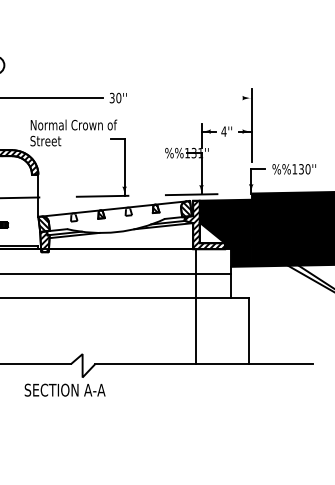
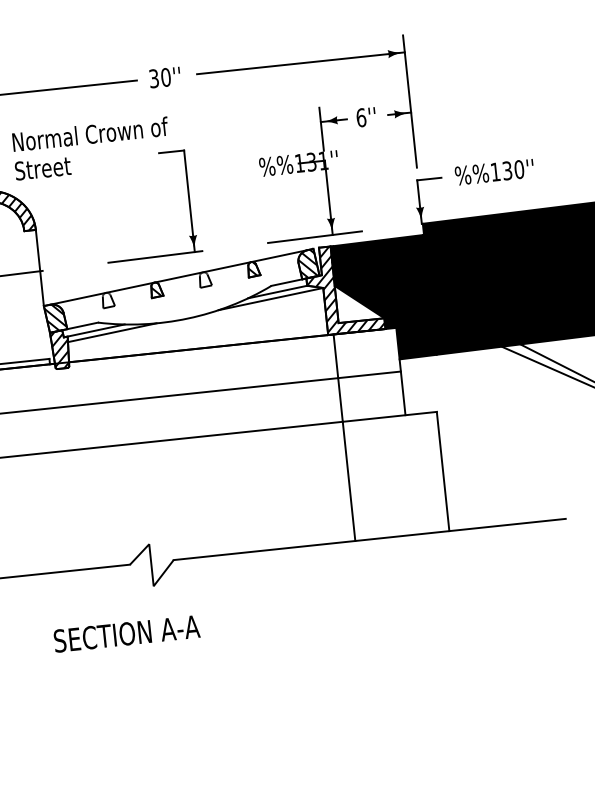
line: (193, 98) -> (300, 64), added
text: (223, 131) -> (360, 117), 4'' -> 6''
text: (64, 389) -> (125, 632), moved

